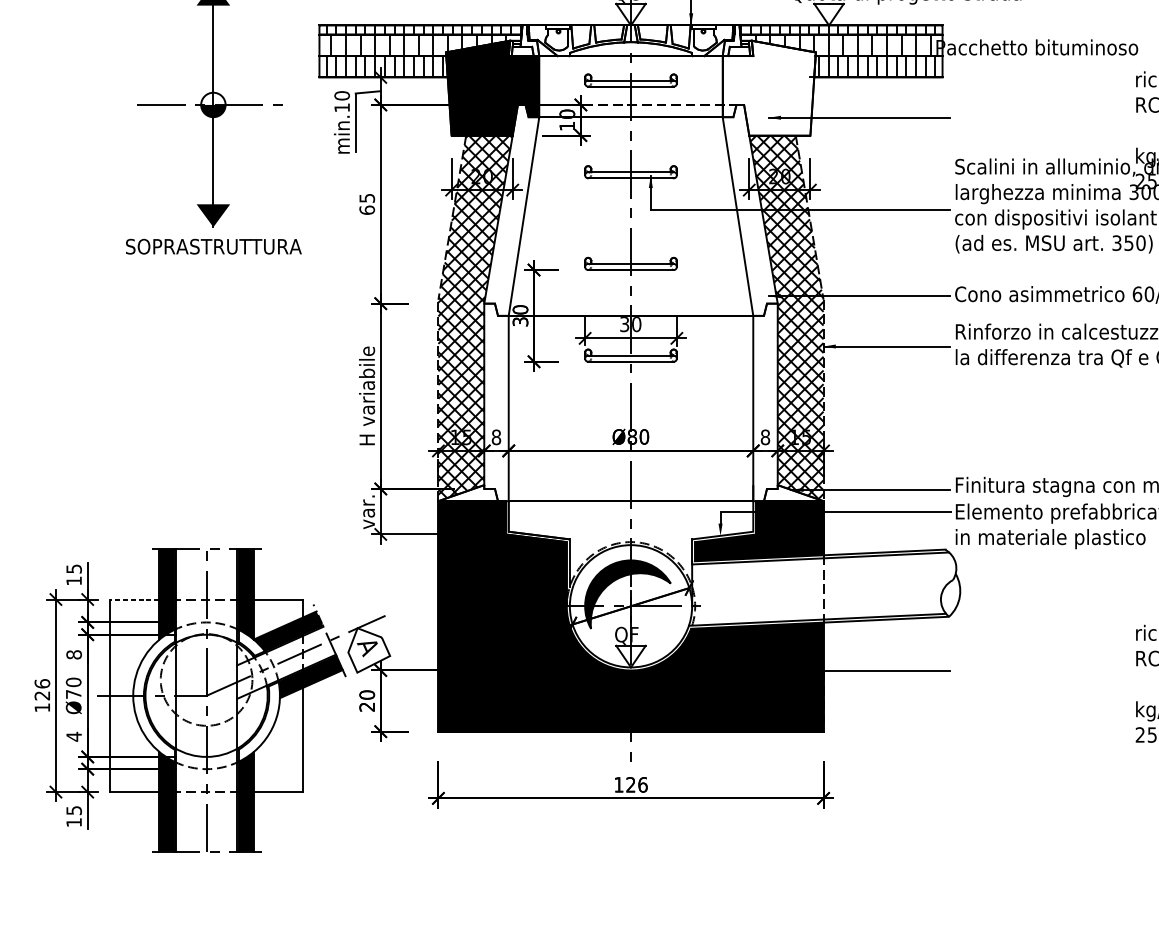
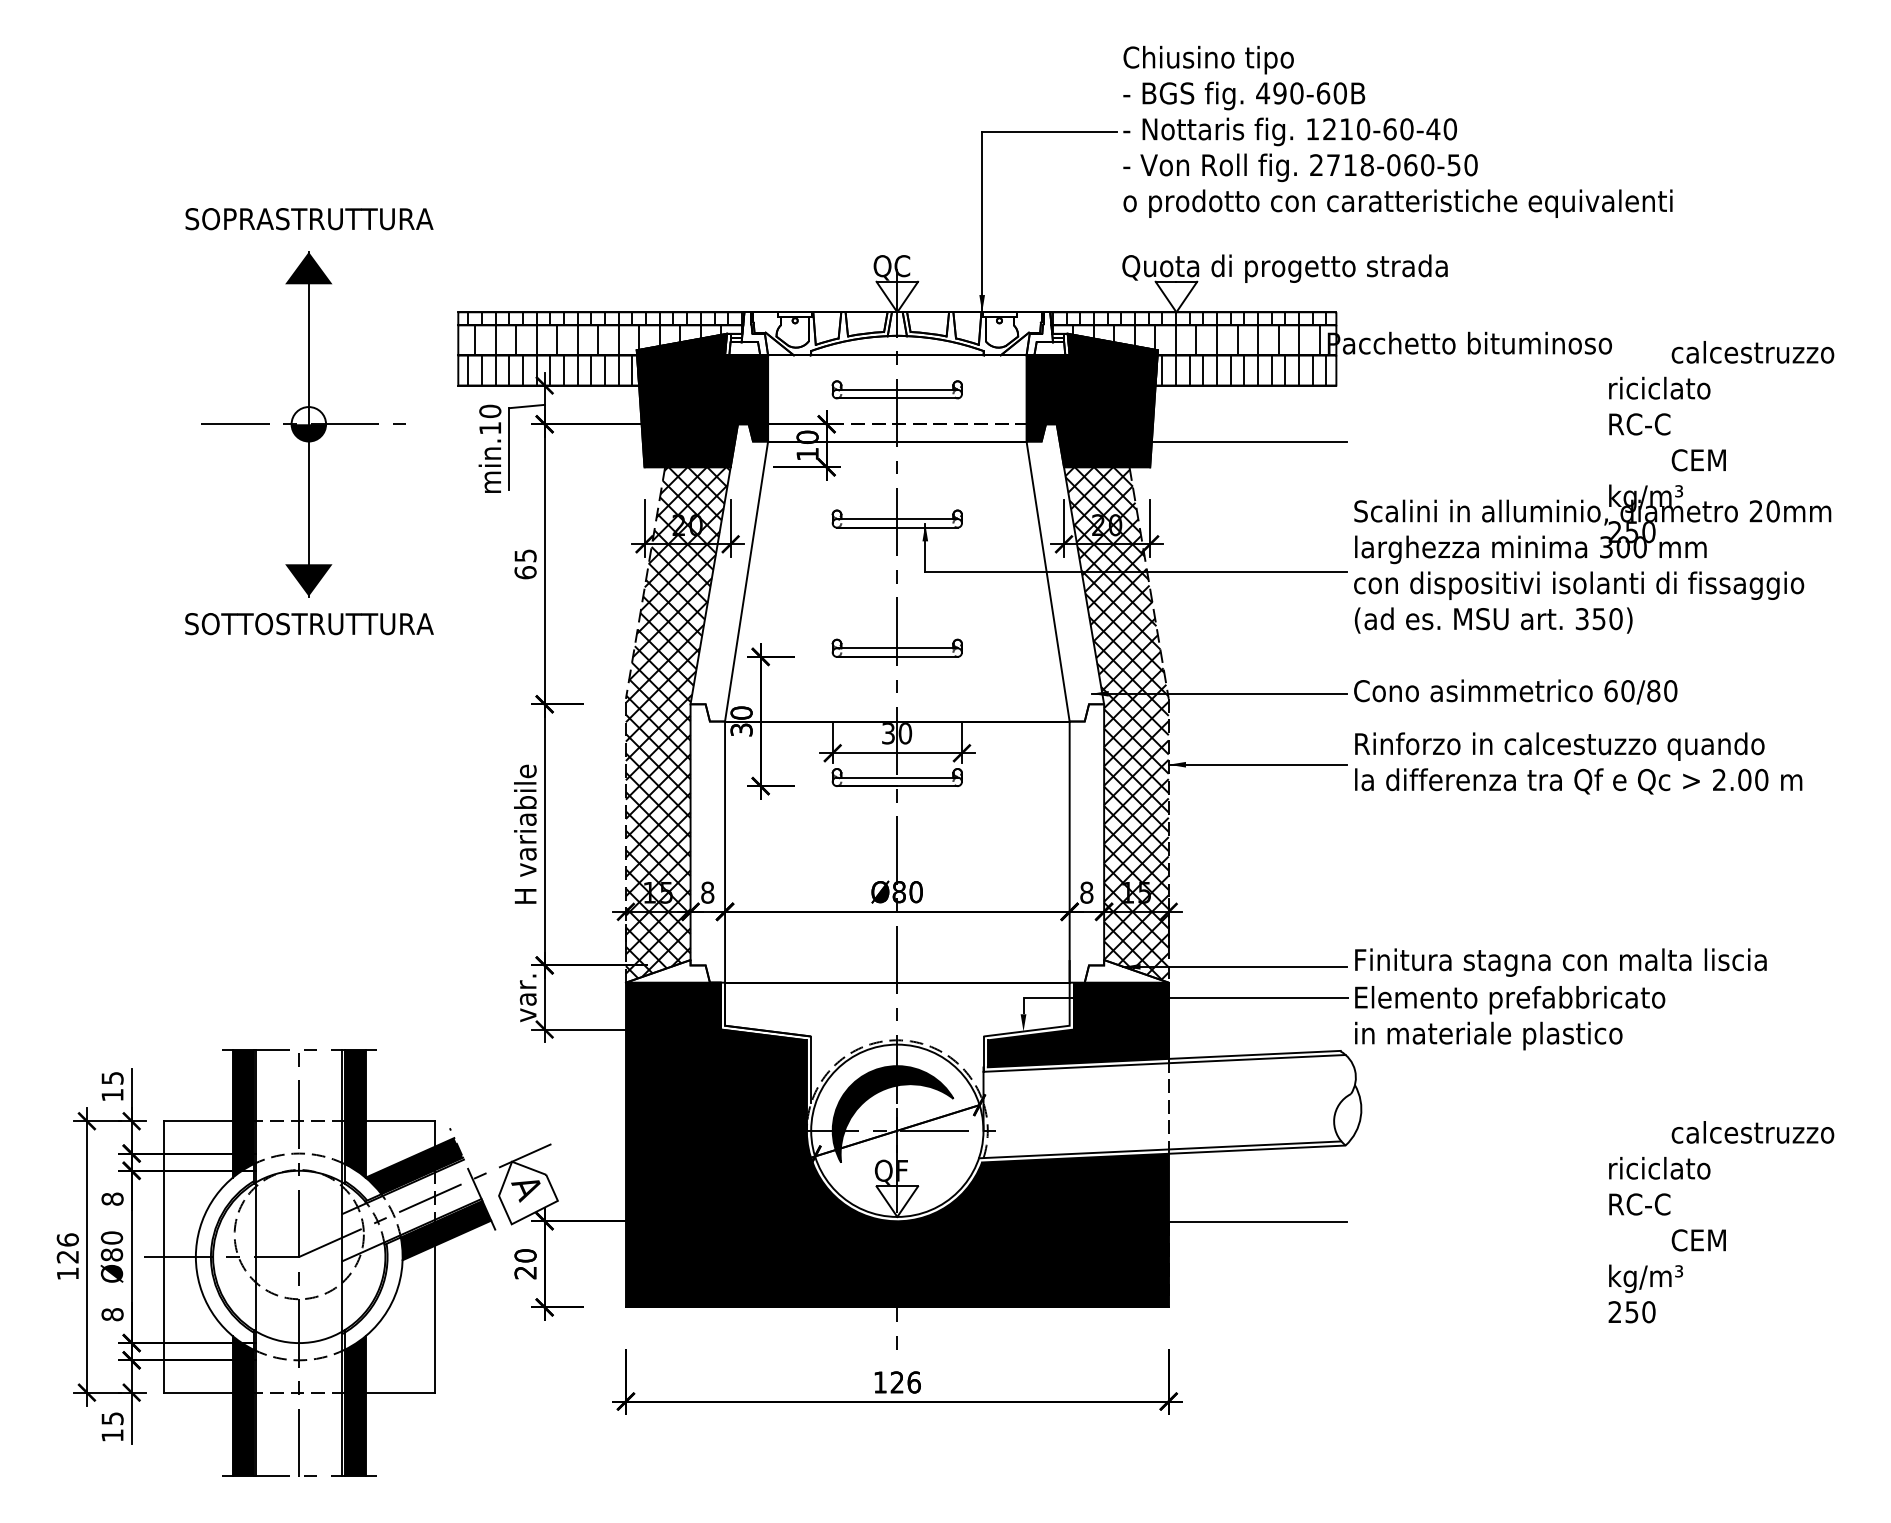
fill: (768, 88) -> (1091, 400), added
text: (213, 247) -> (309, 624), SOPRASTRUTTURA -> SOTTOSTRUTTURA
line: (134, 599) -> (197, 1121), dashed -> solid
text: (73, 694) -> (111, 1254), Ø70 -> Ø80
text: (74, 736) -> (112, 1314), 4 -> 8

